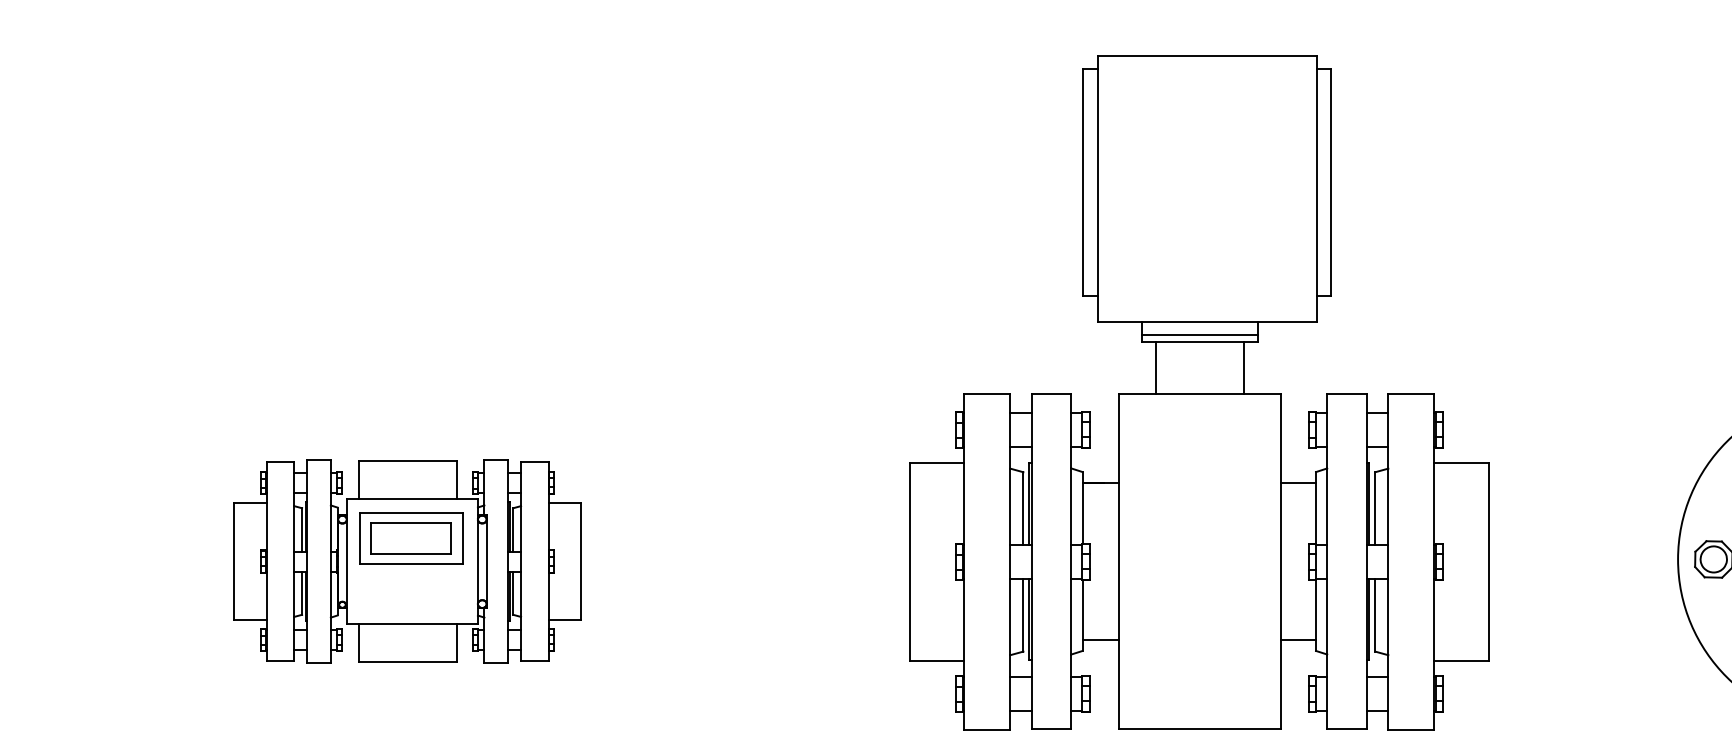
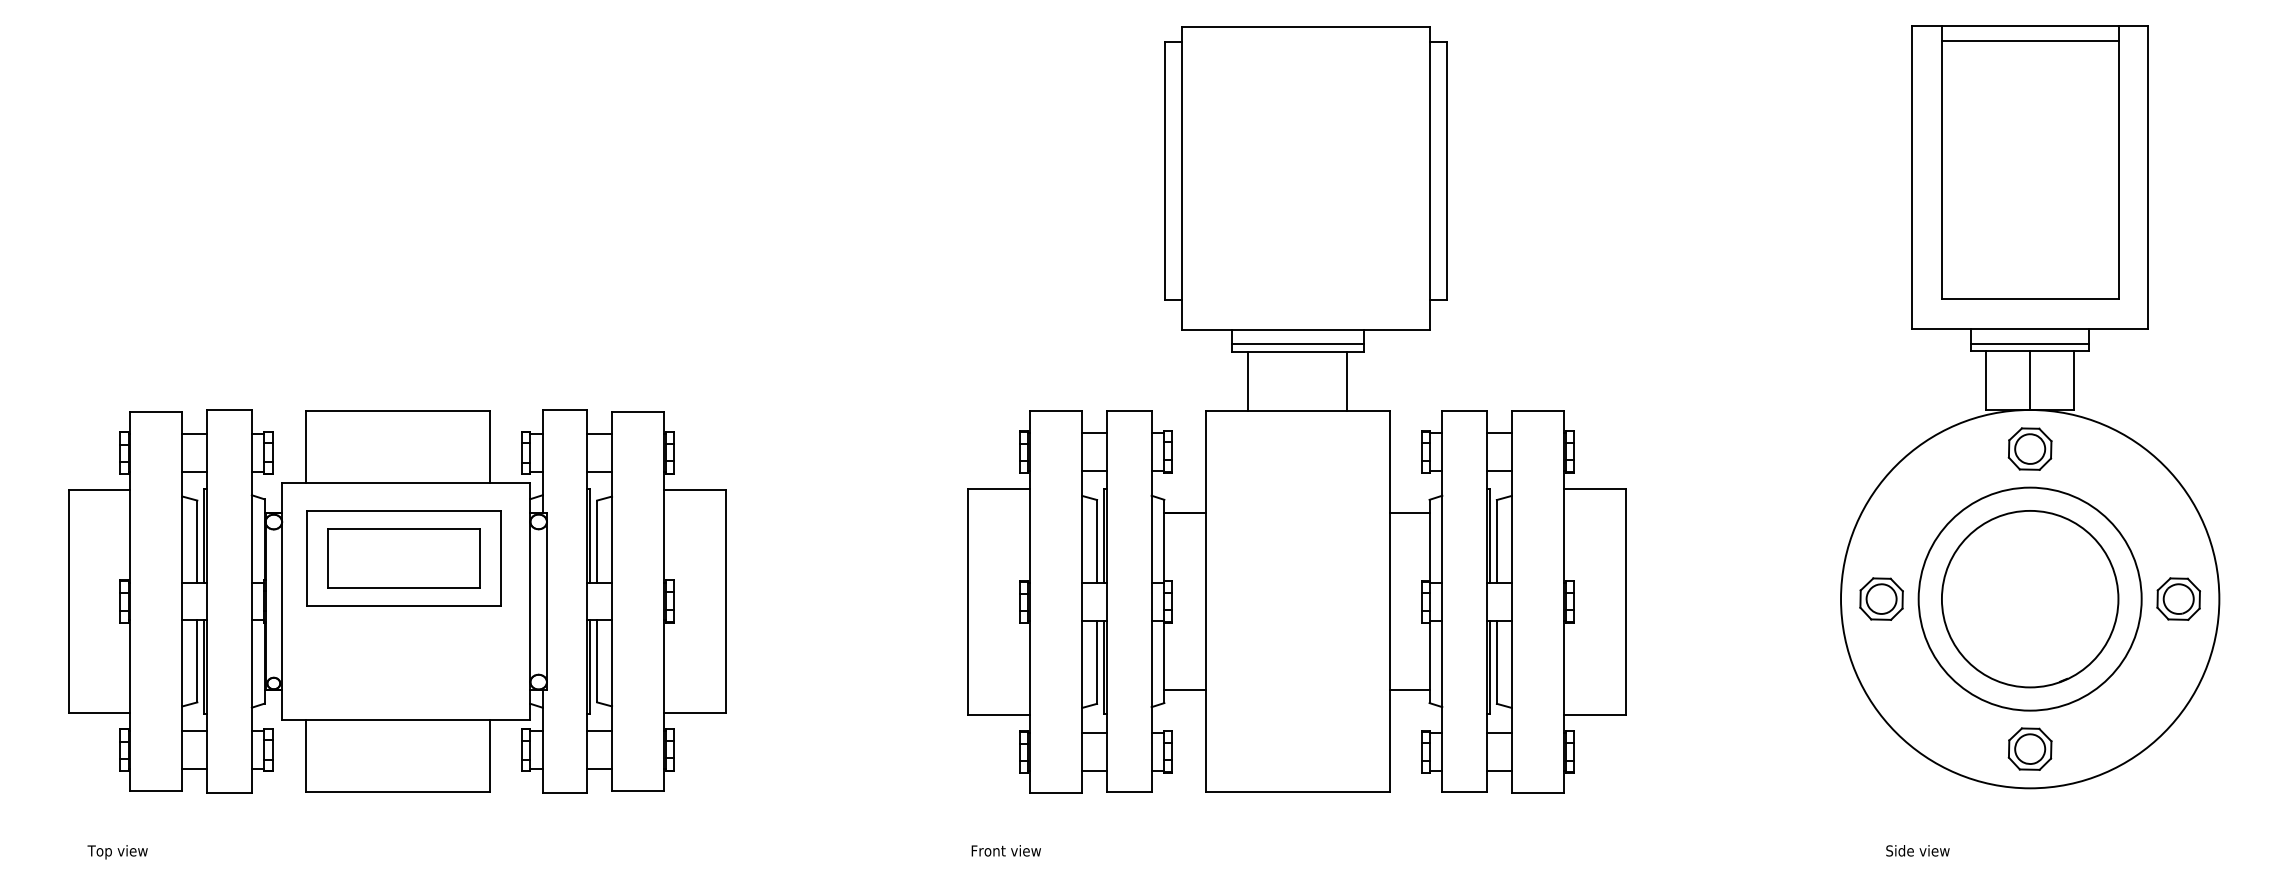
part: (407, 561) -> (397, 601), size x1.67

